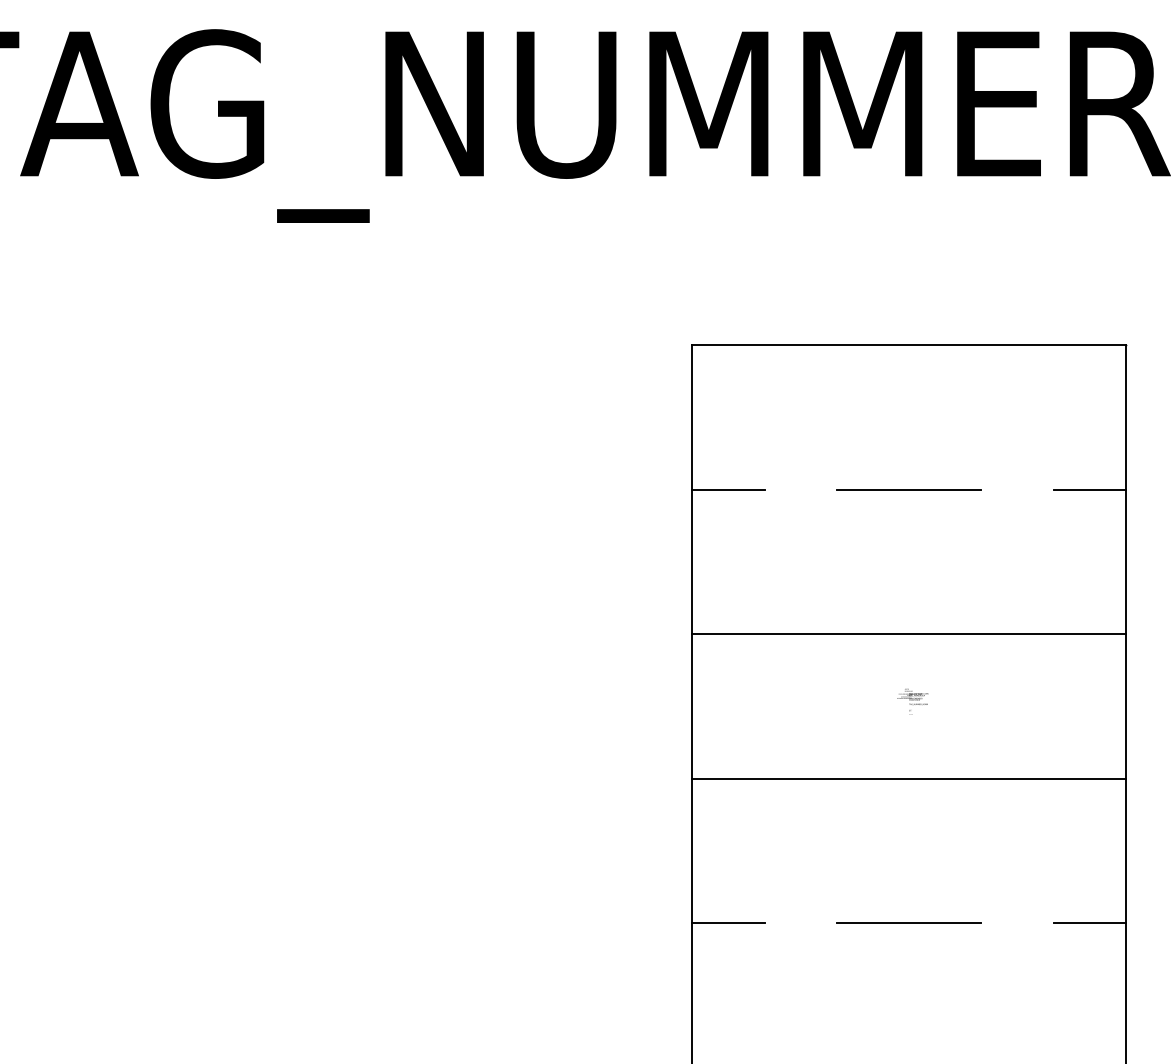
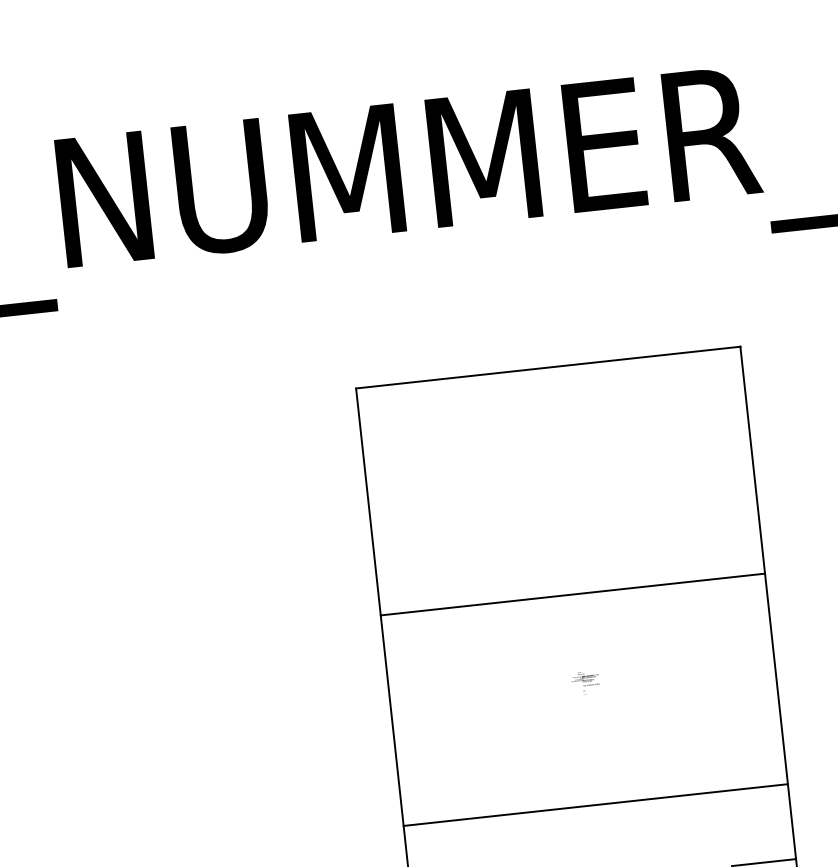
line: (728, 489) -> (402, 512), removed
line: (908, 489) -> (561, 495), removed
line: (1089, 489) -> (722, 478), removed
line: (908, 634) -> (572, 594), moved
line: (908, 778) -> (595, 804), moved

